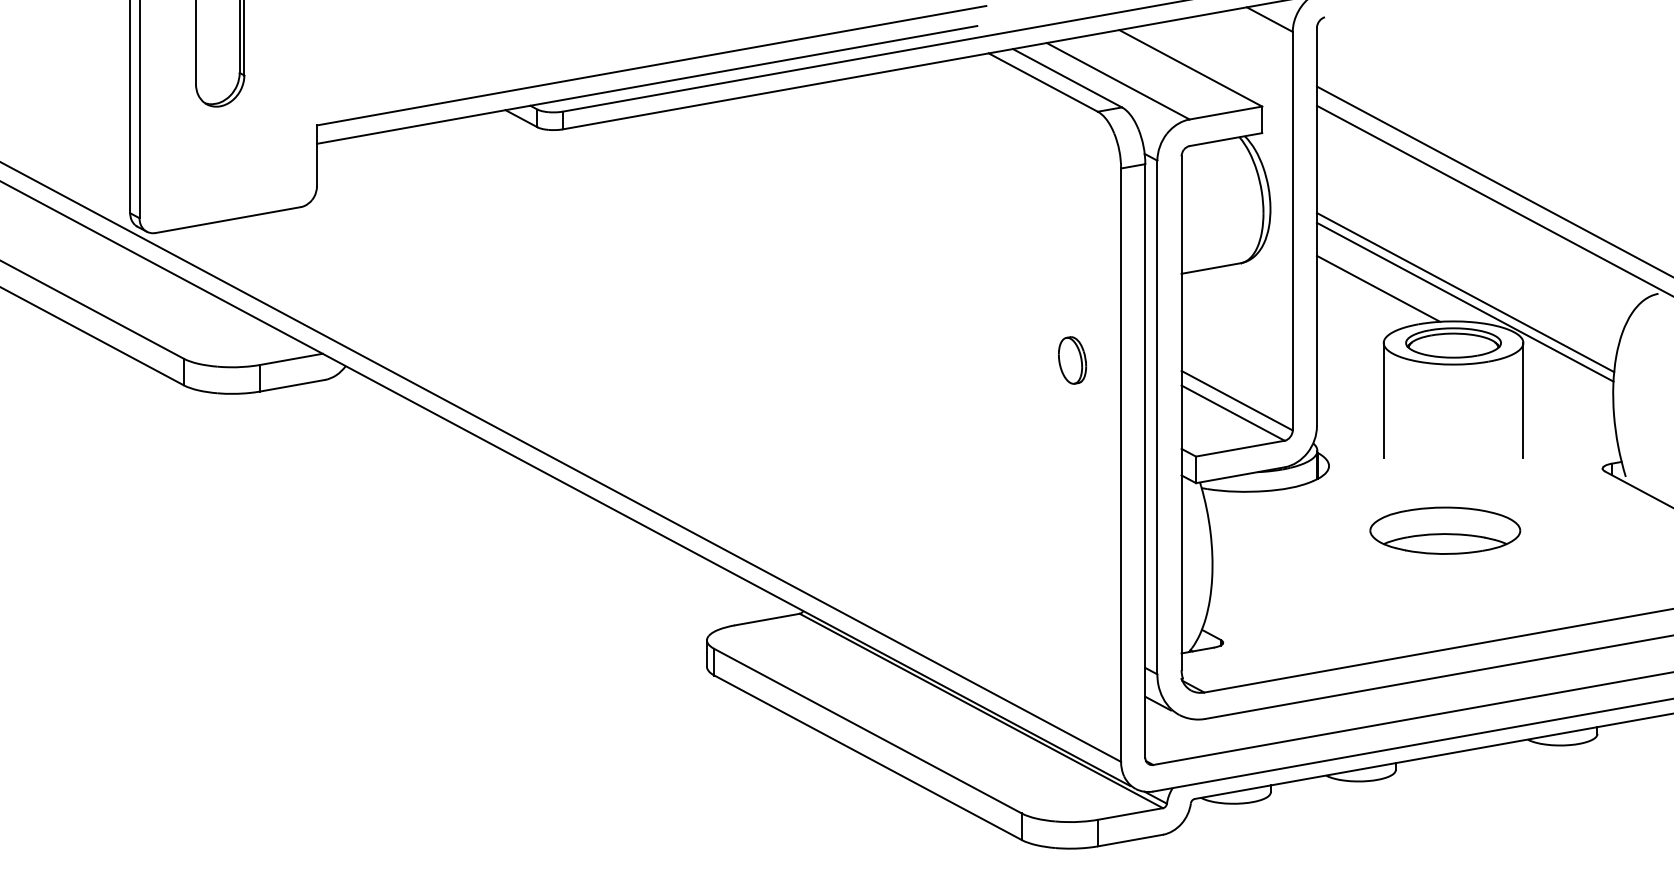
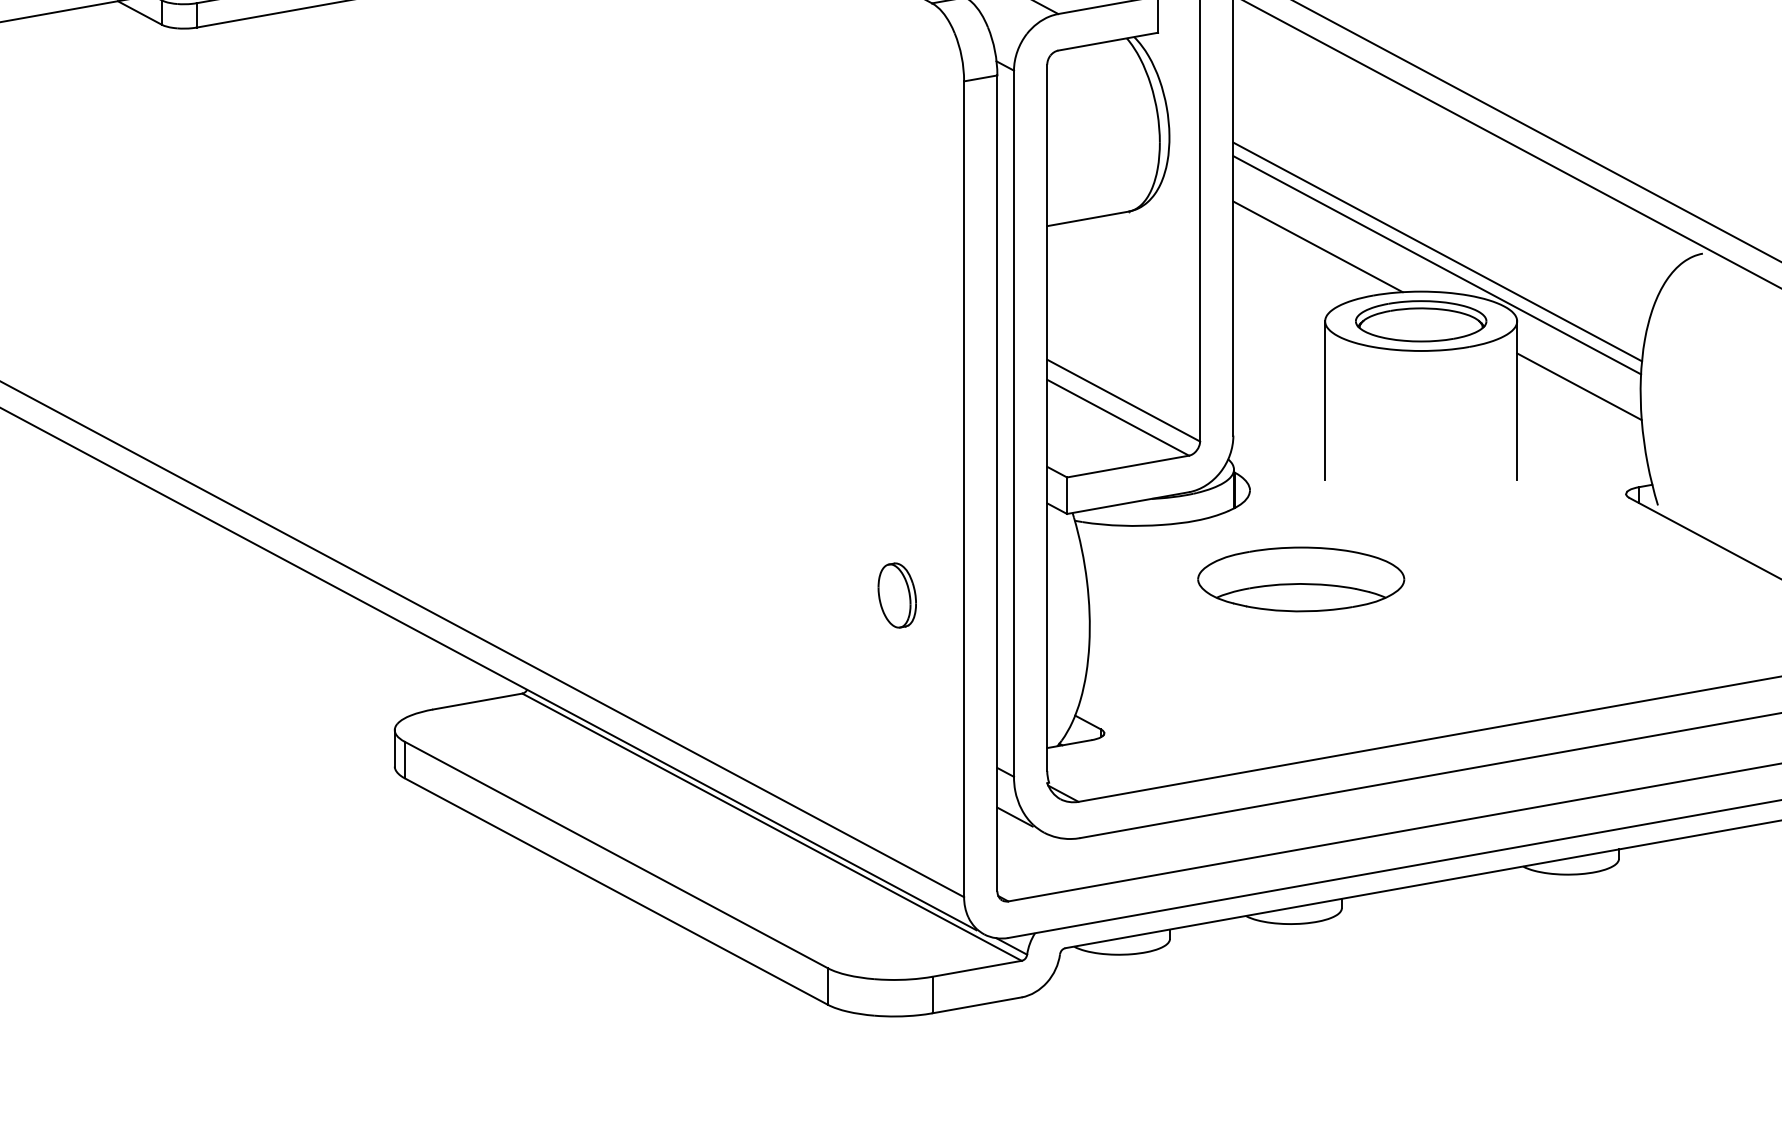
part: (1072, 360) -> (897, 595), moved
line: (1568, 390) -> (1579, 386), added
part: (1445, 530) -> (1301, 579), moved

